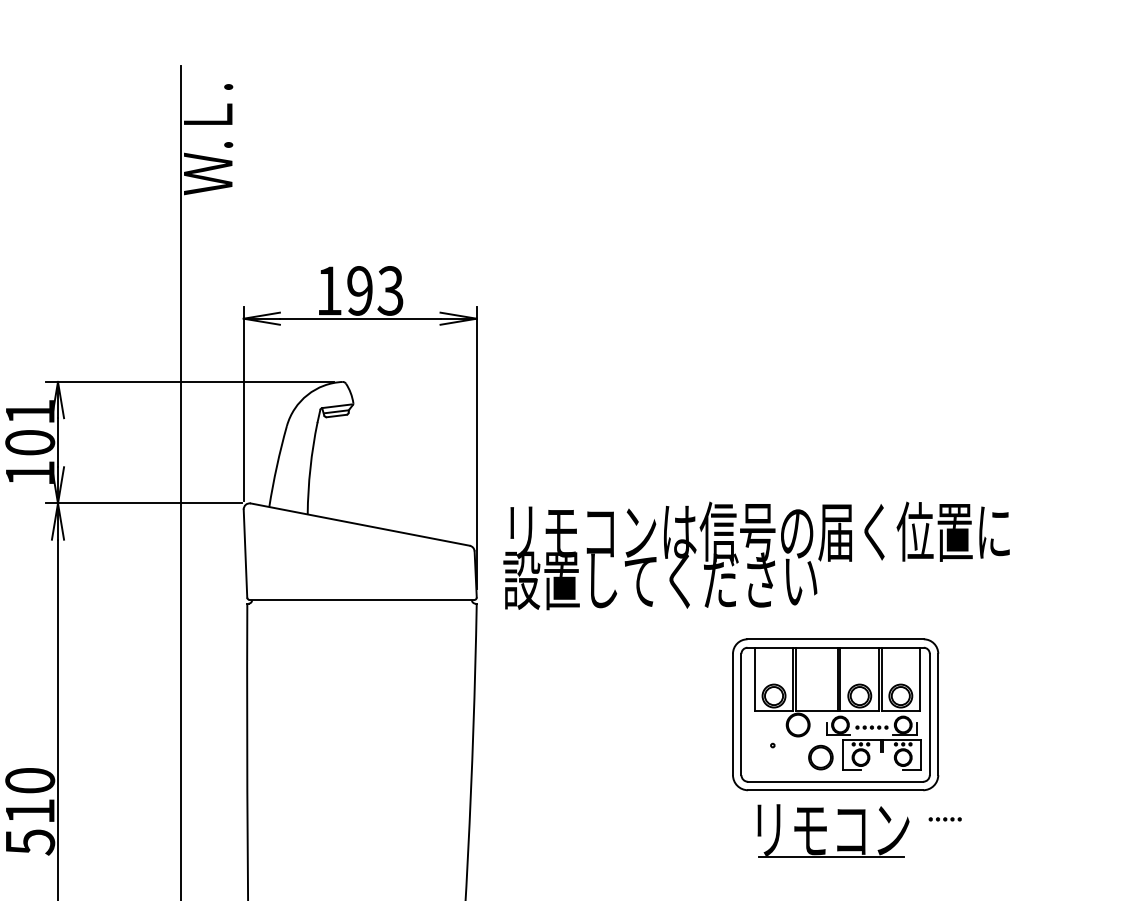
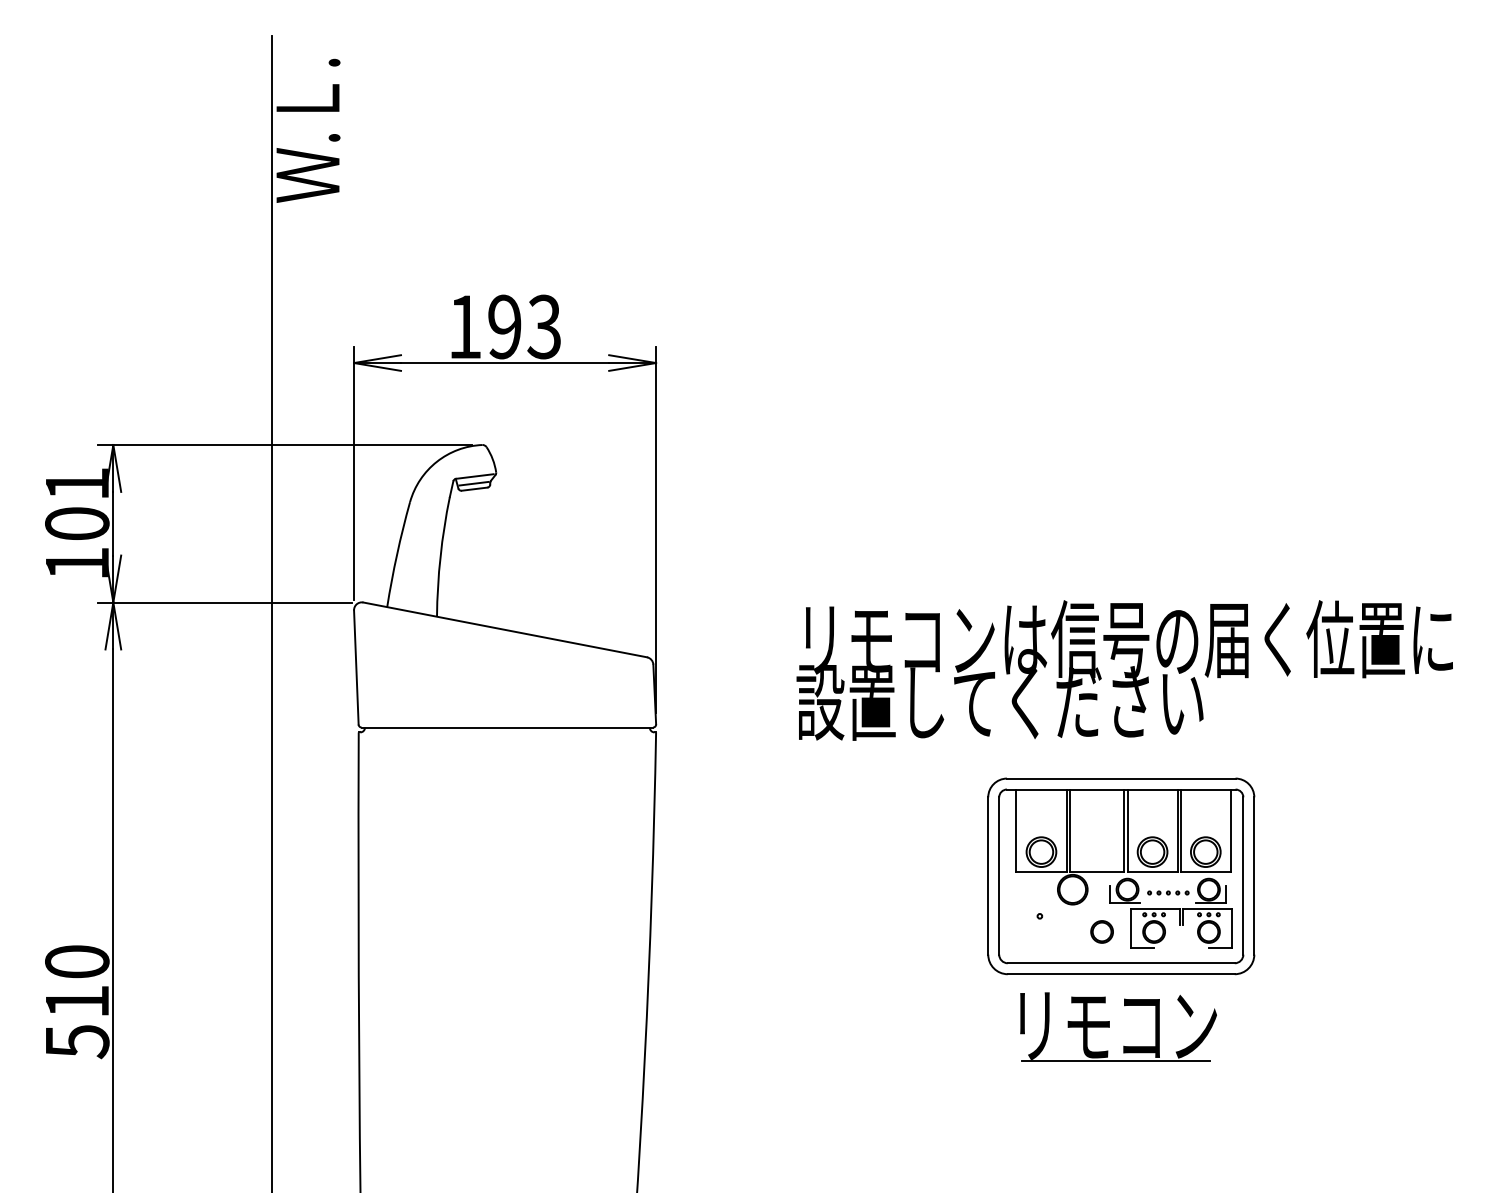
text: (756, 555) -> (1124, 670), moved
circle: (820, 757) -> (1101, 931), size x0.71
part: (945, 819) -> (1263, 1011), removed

